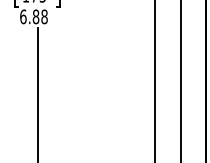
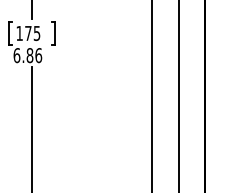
text: (44, 16) -> (38, 55), 6.88 -> 6.86

